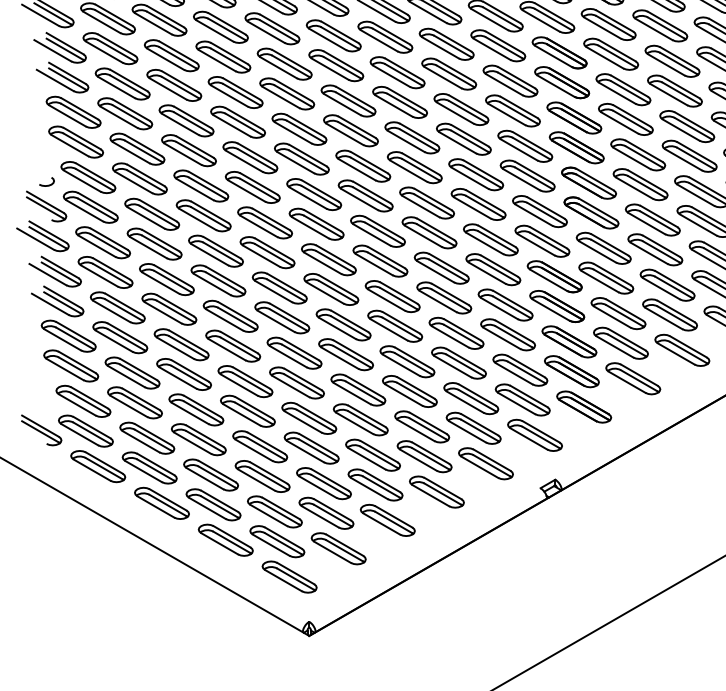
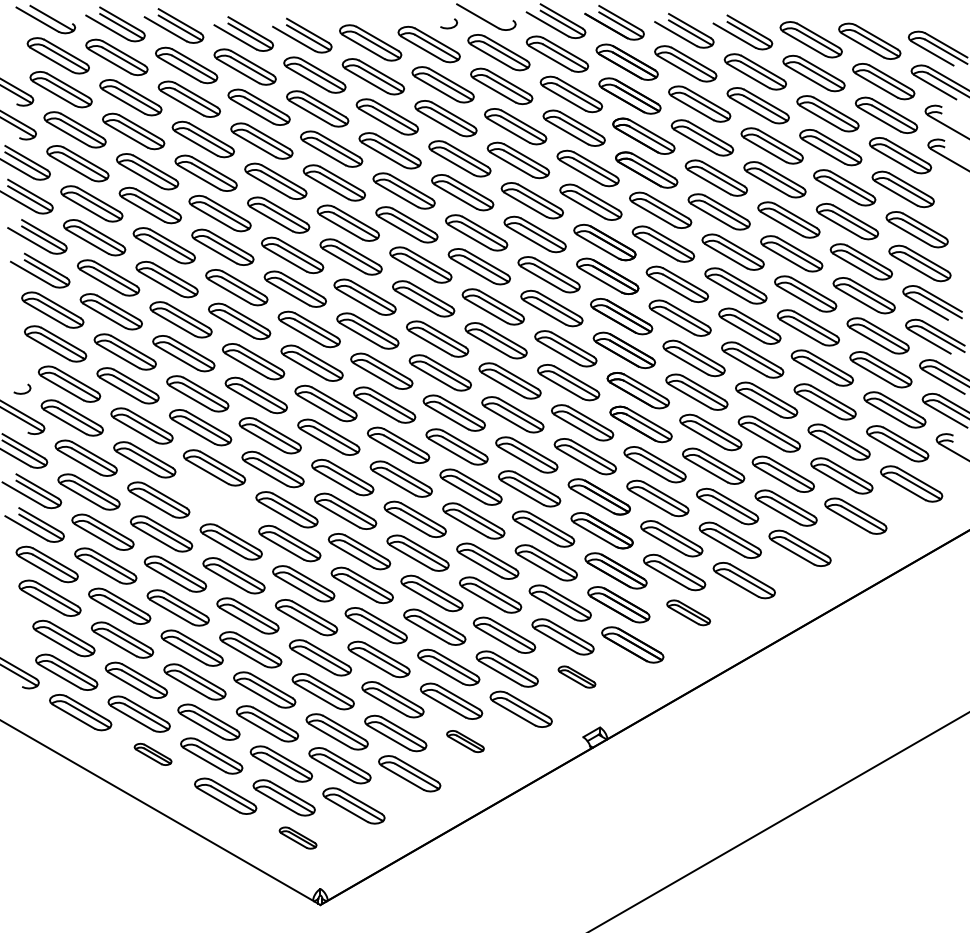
part: (217, 280) -> (216, 501), removed
part: (633, 378) -> (688, 612), size x0.7
part: (534, 434) -> (576, 676), size x0.6
part: (436, 492) -> (465, 741), size x0.6
part: (161, 503) -> (152, 754), size x0.6
part: (289, 576) -> (297, 837), size x0.6

